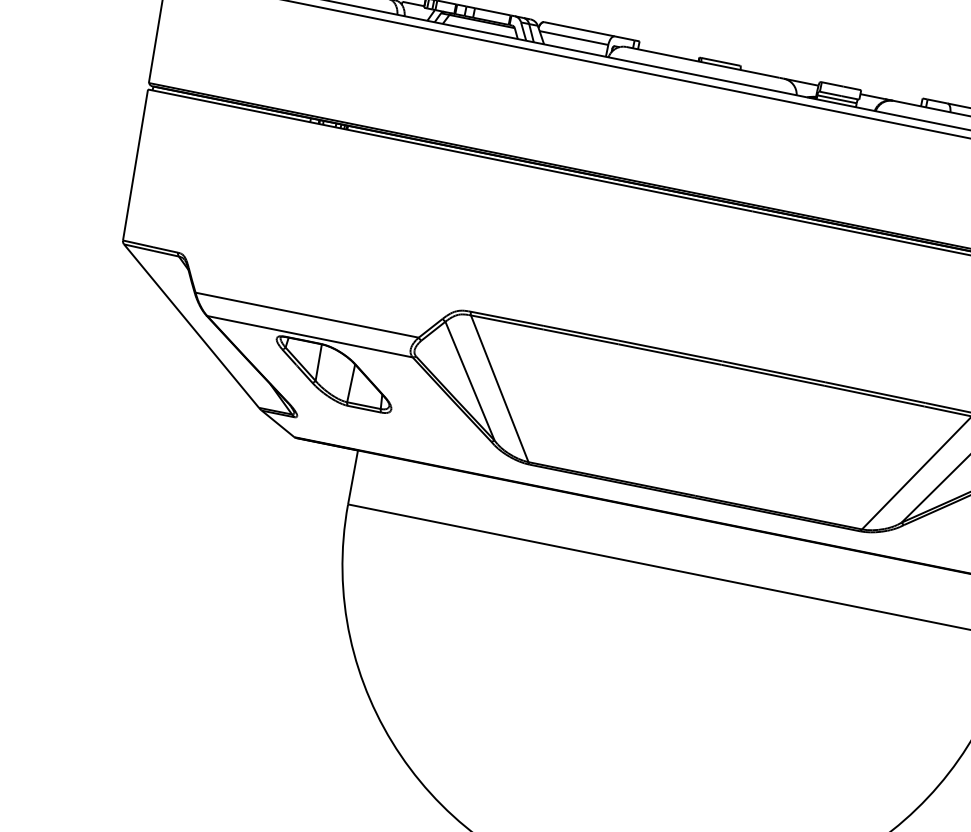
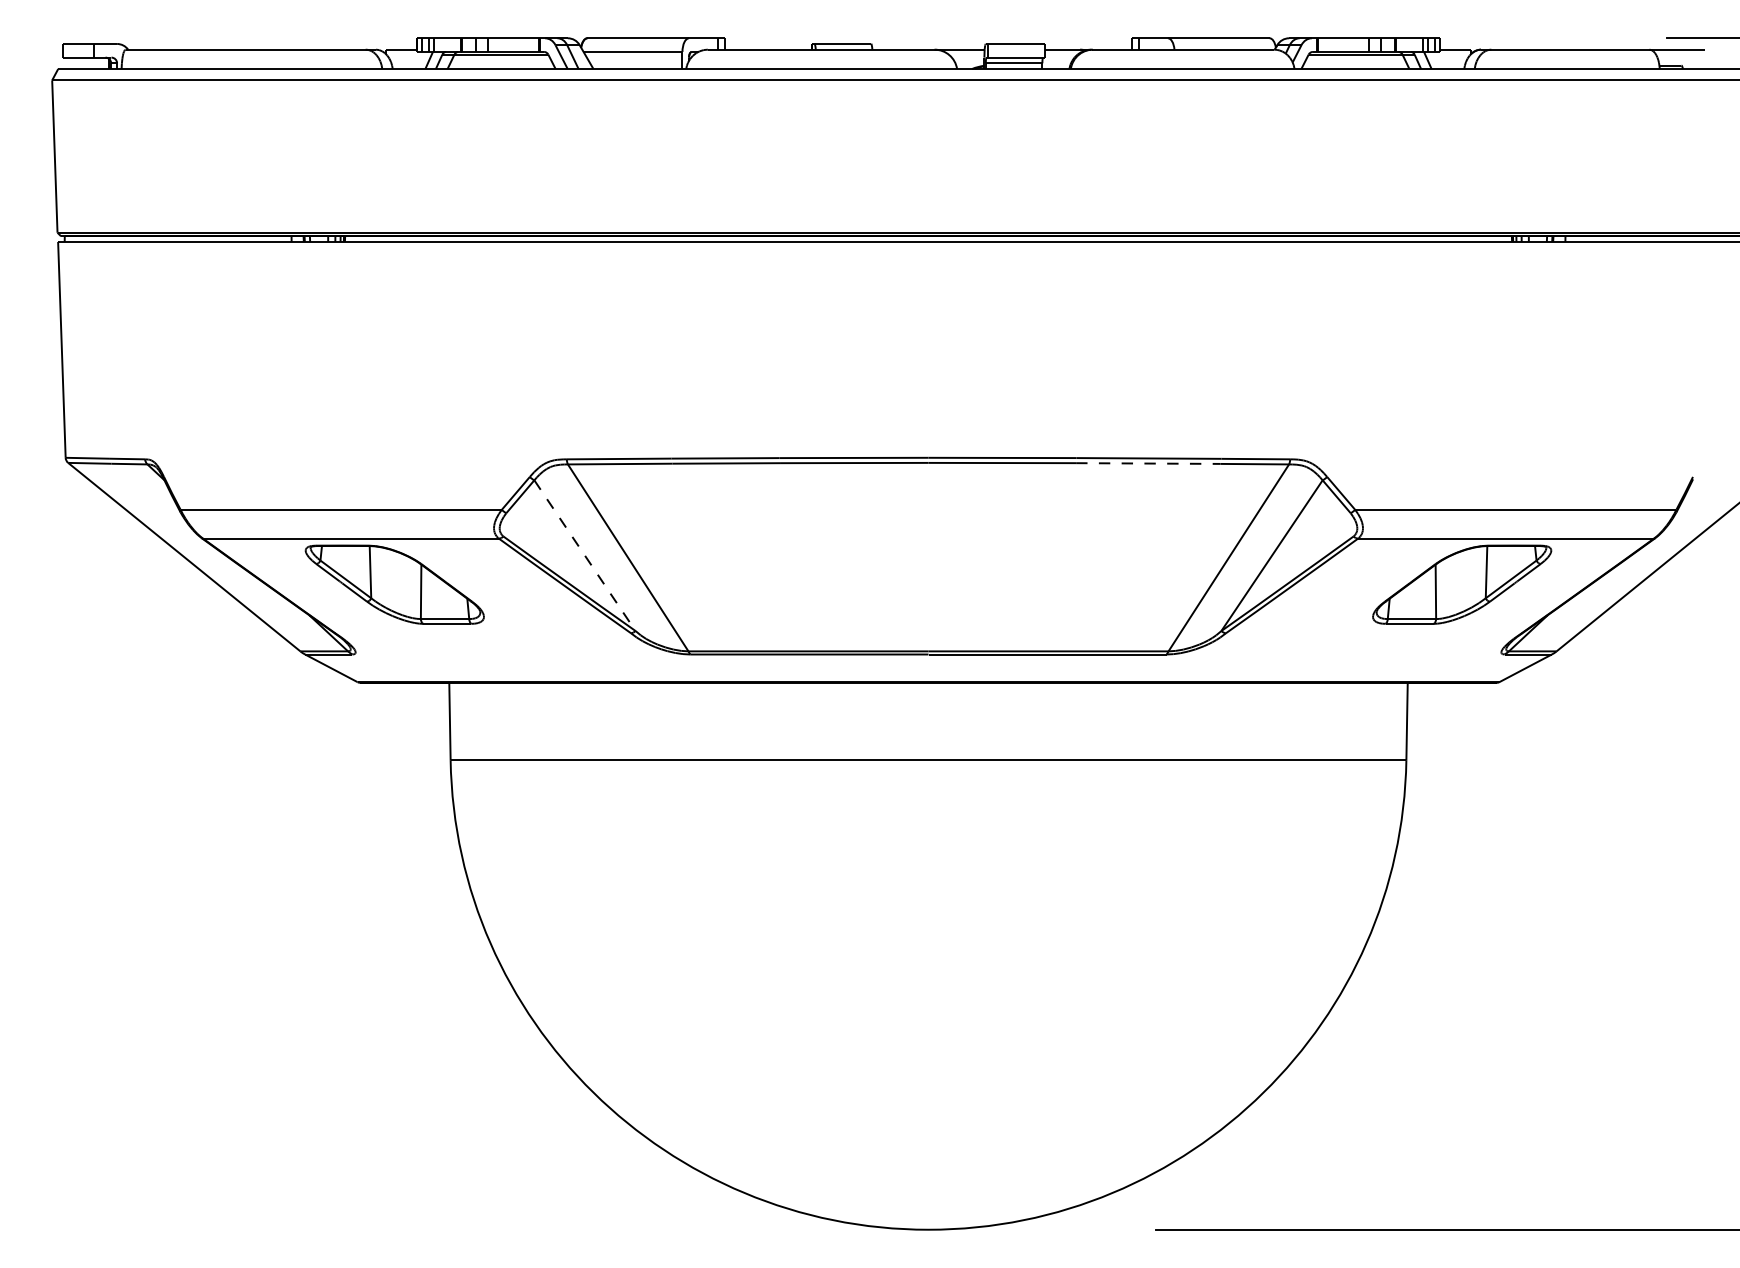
line: (469, 381) -> (584, 555), solid -> dashed
line: (874, 396) -> (1148, 463), solid -> dashed

